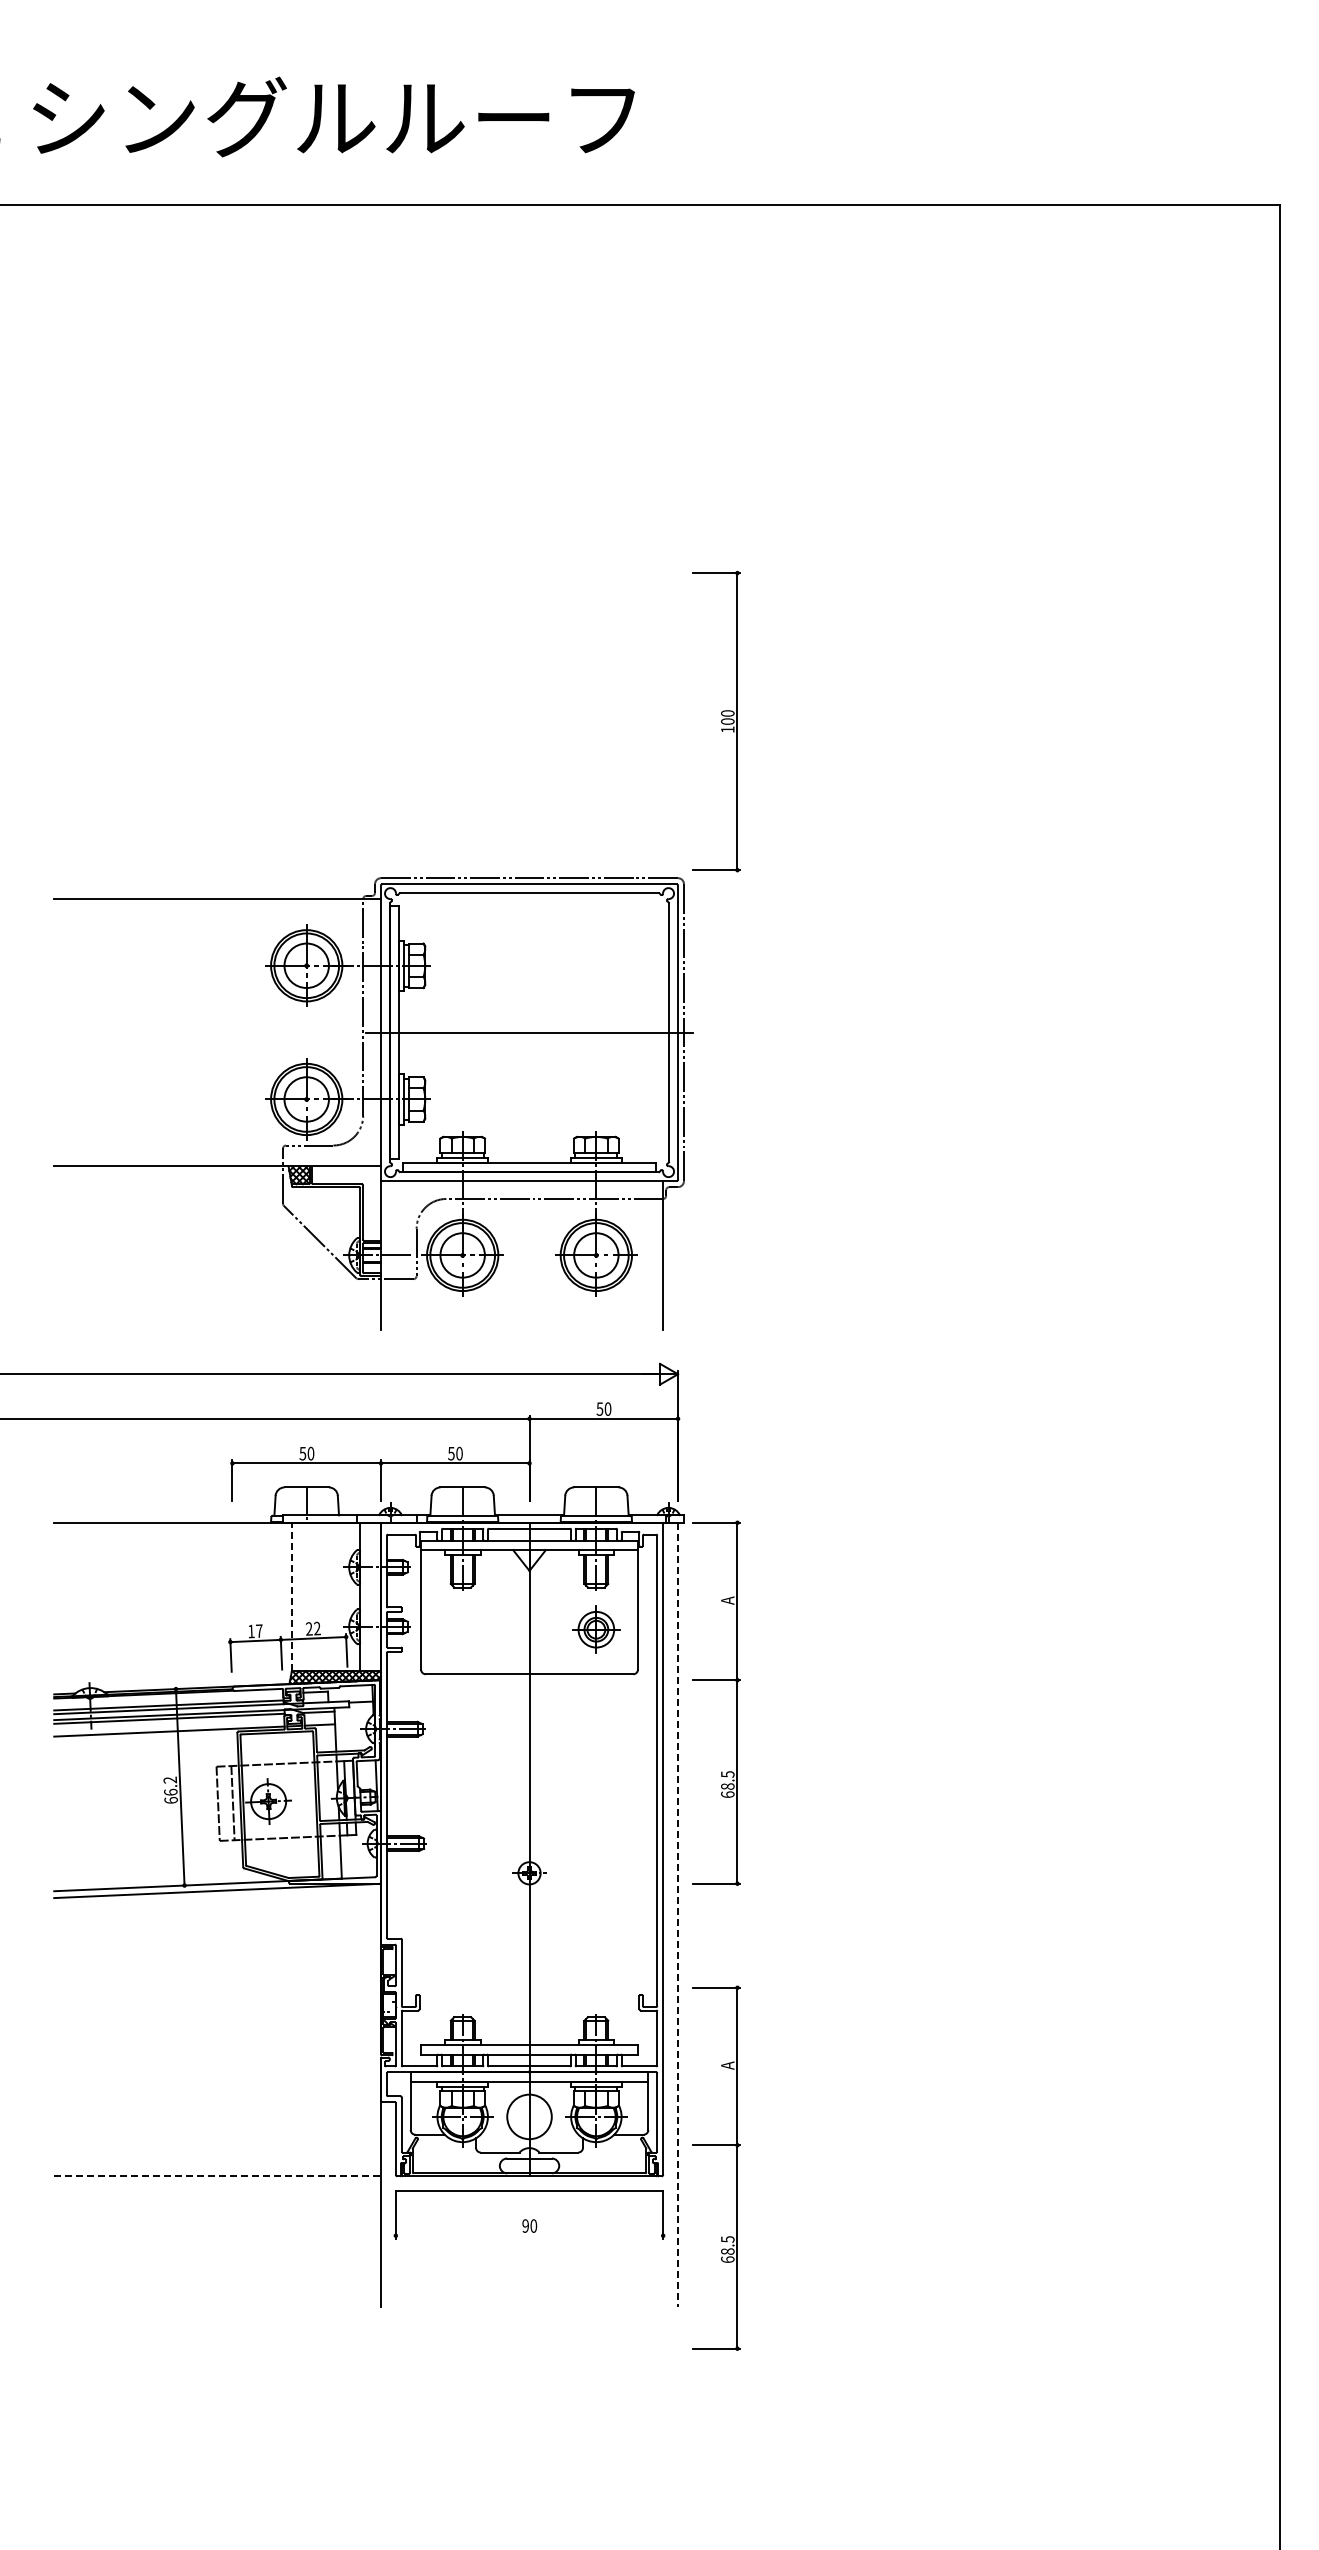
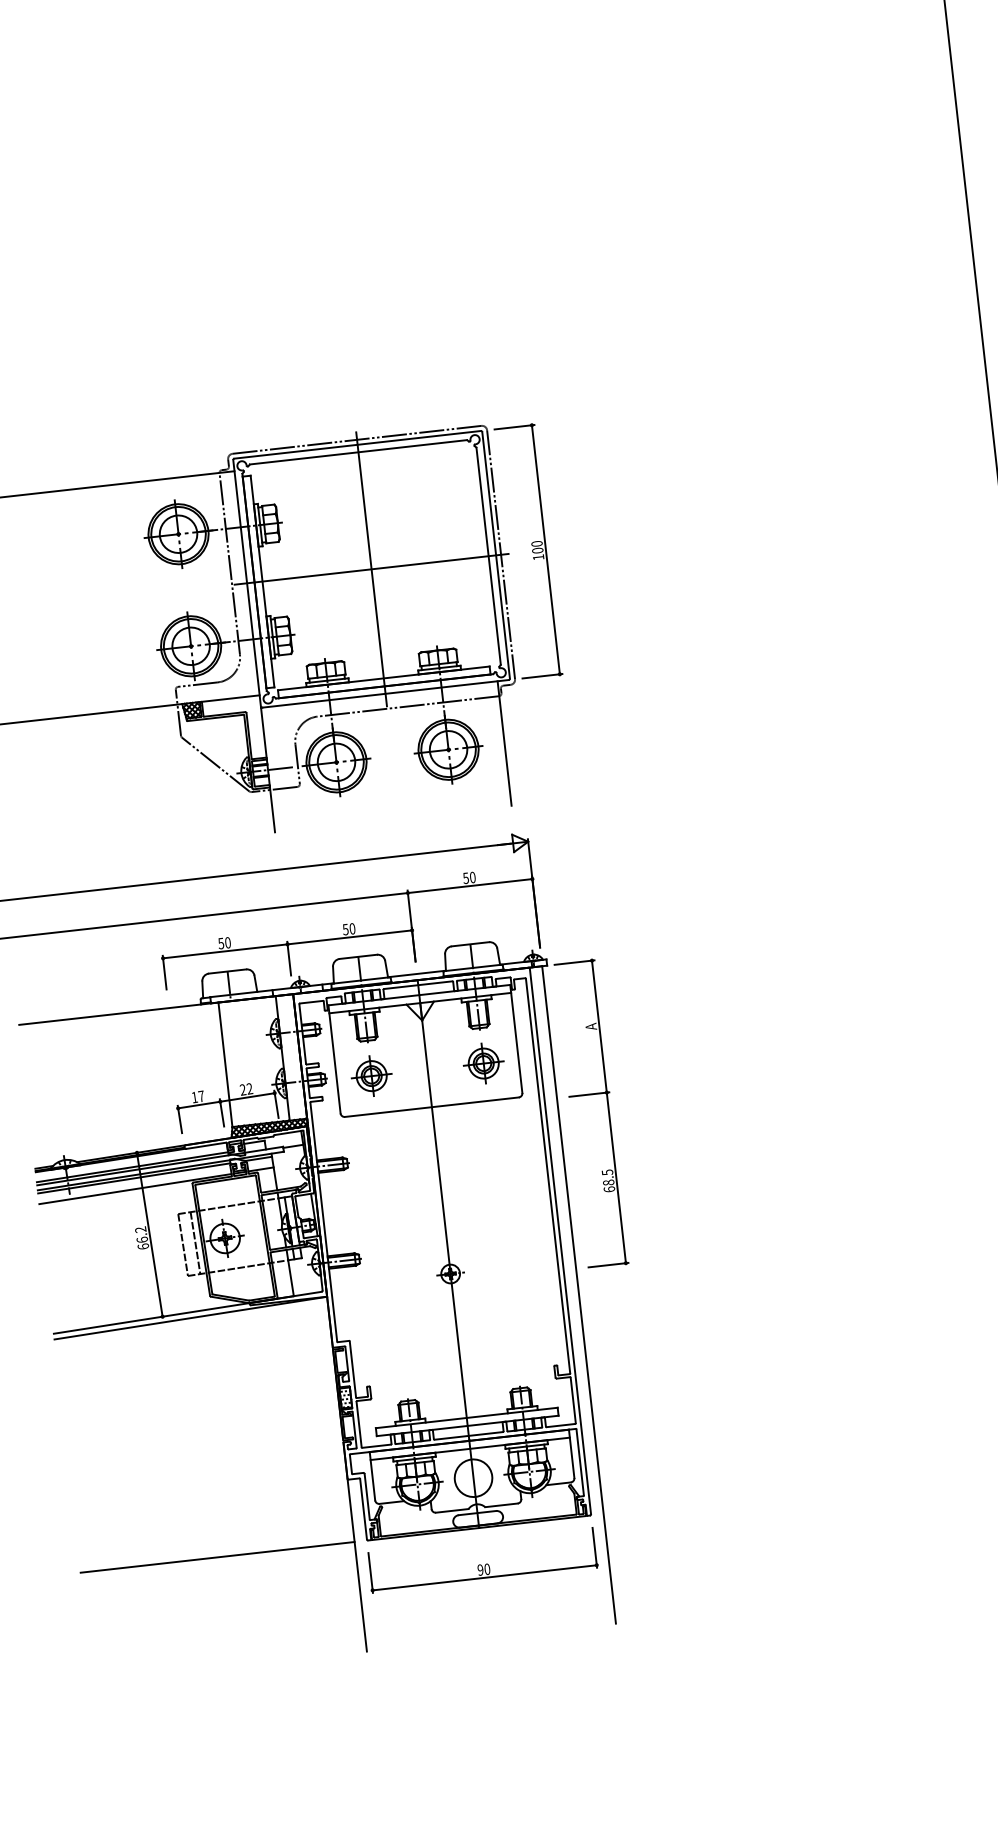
part: (716, 721) -> (528, 551), moved
line: (529, 1032) -> (371, 569), added
line: (291, 1596) -> (225, 1064), dashed -> solid
part: (462, 1629) -> (371, 1075), added
line: (678, 1915) -> (579, 1295), dashed -> solid
part: (736, 2167) -> (651, 1501), removed
line: (218, 2176) -> (218, 1557), dashed -> solid
line: (529, 2190) -> (484, 1577), moved

